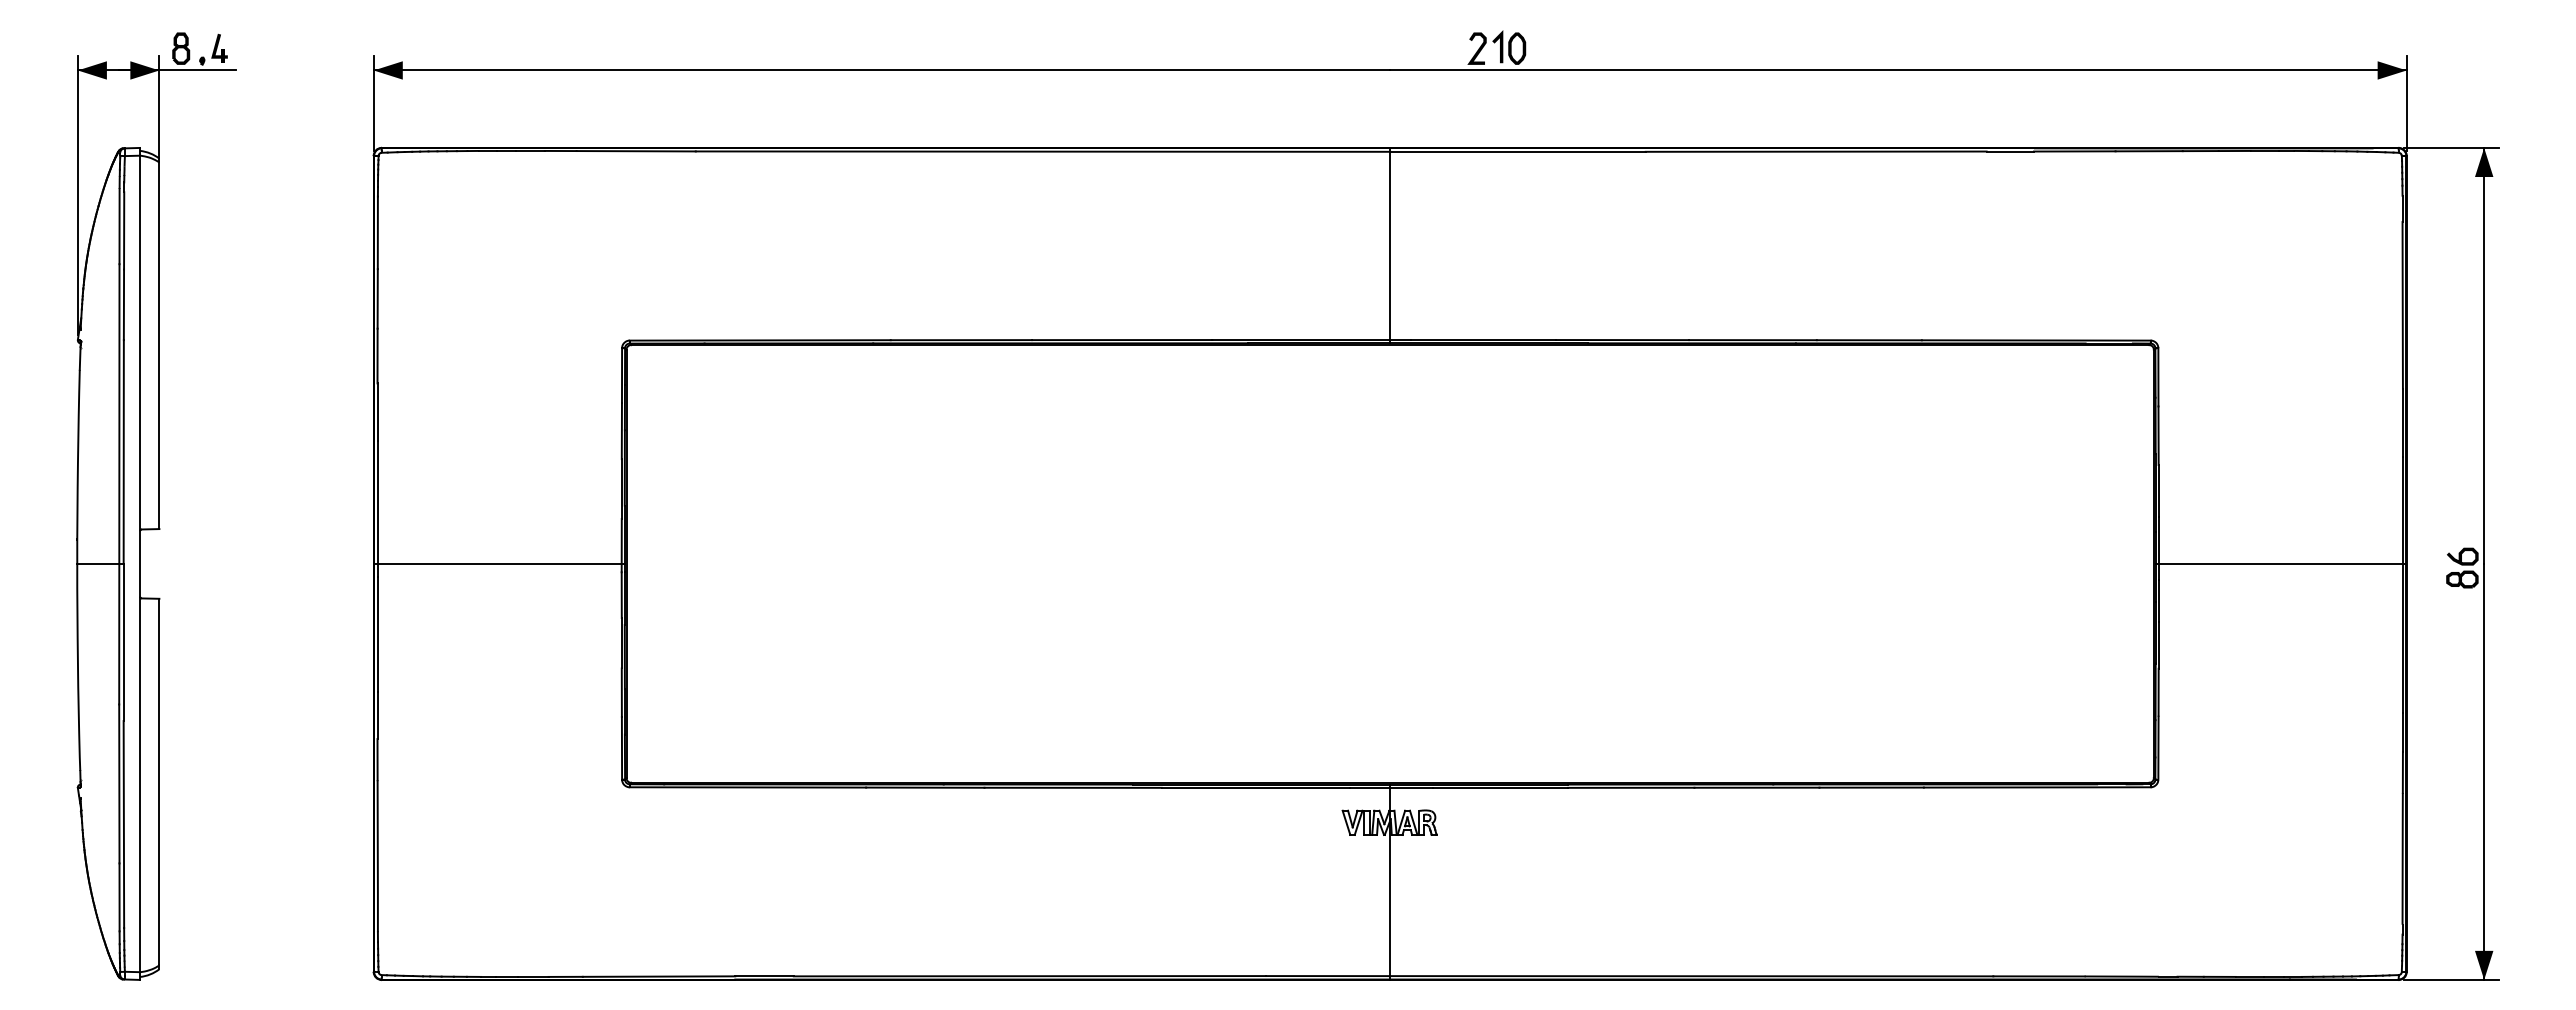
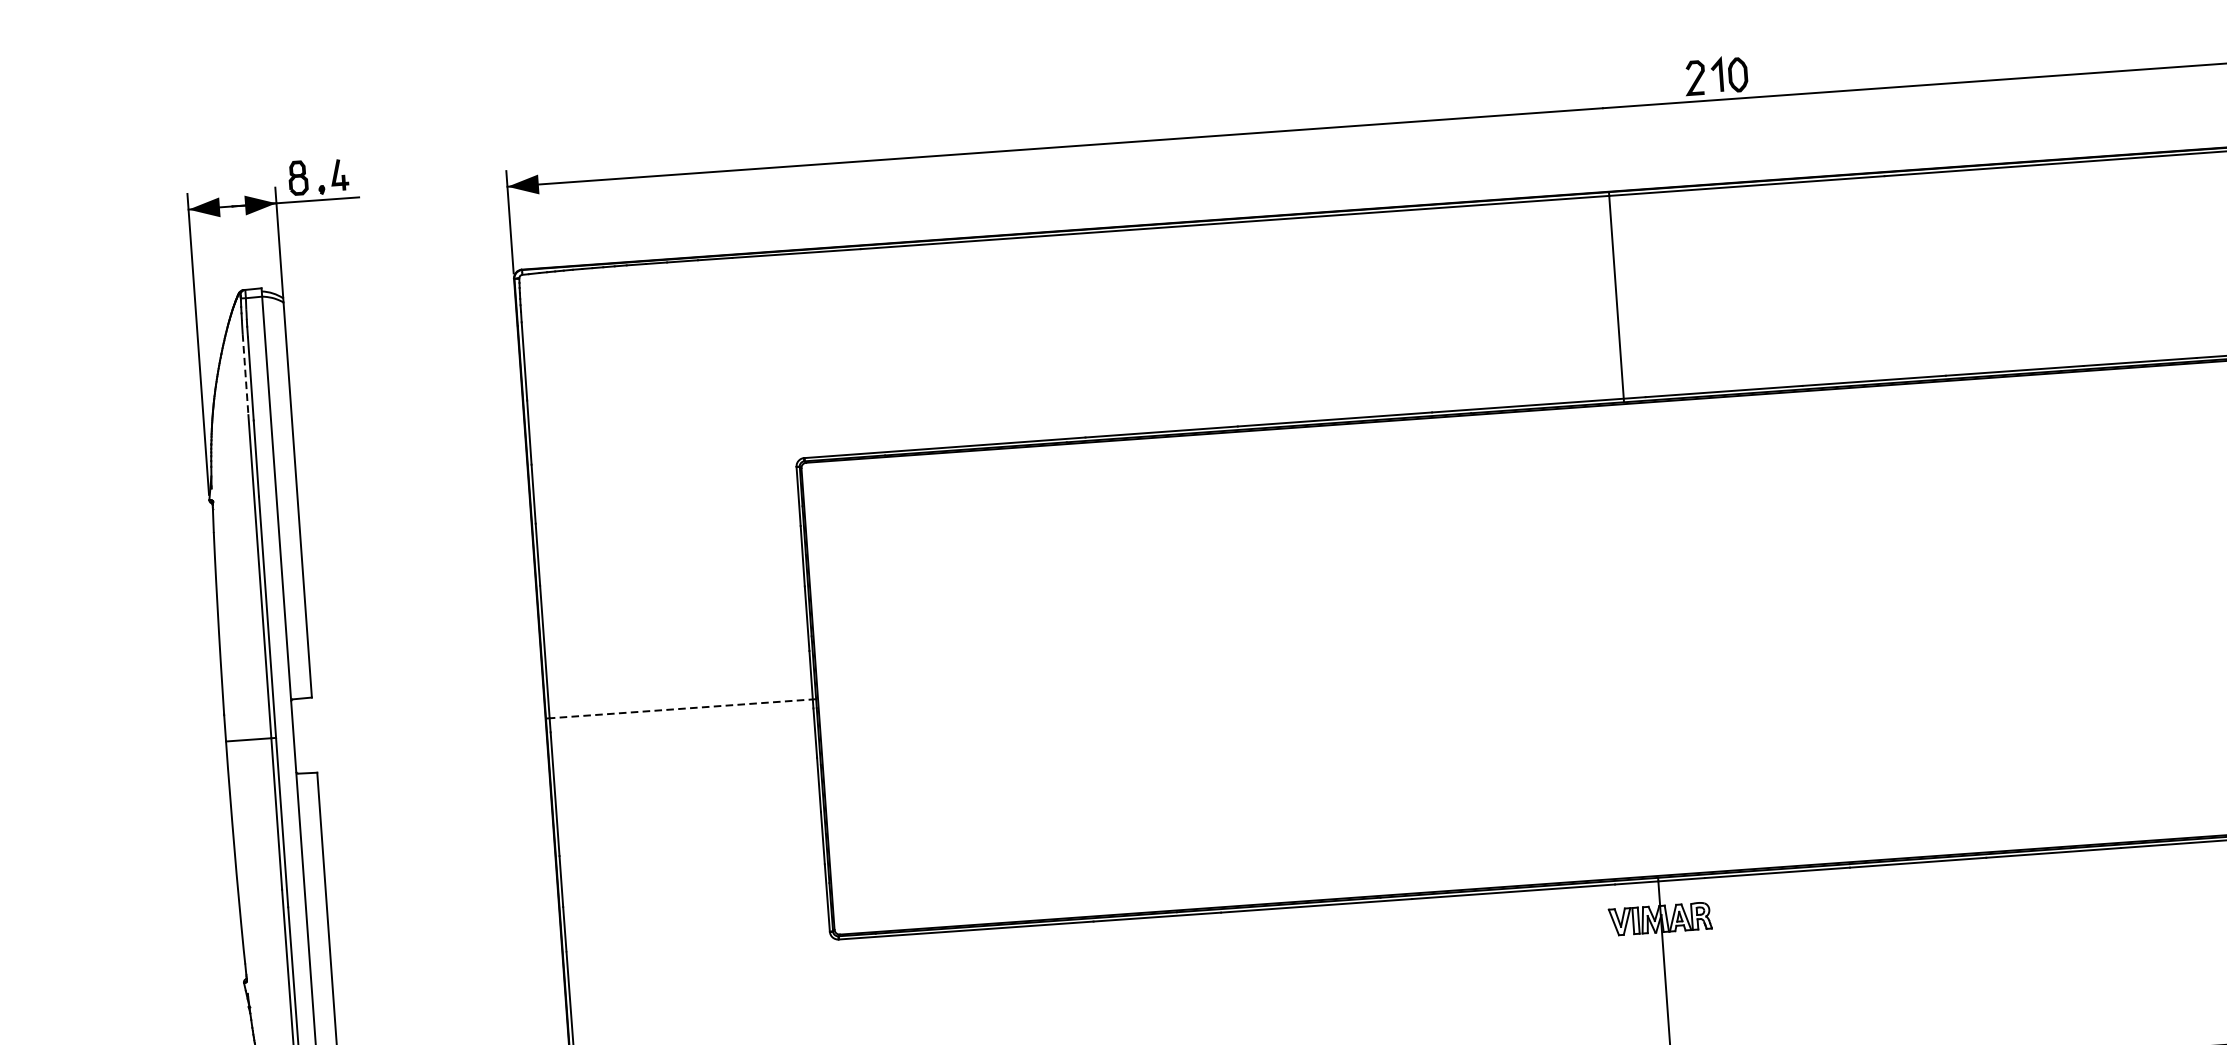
line: (119, 226) -> (245, 374), solid -> dashed
line: (501, 563) -> (683, 708), solid -> dashed

